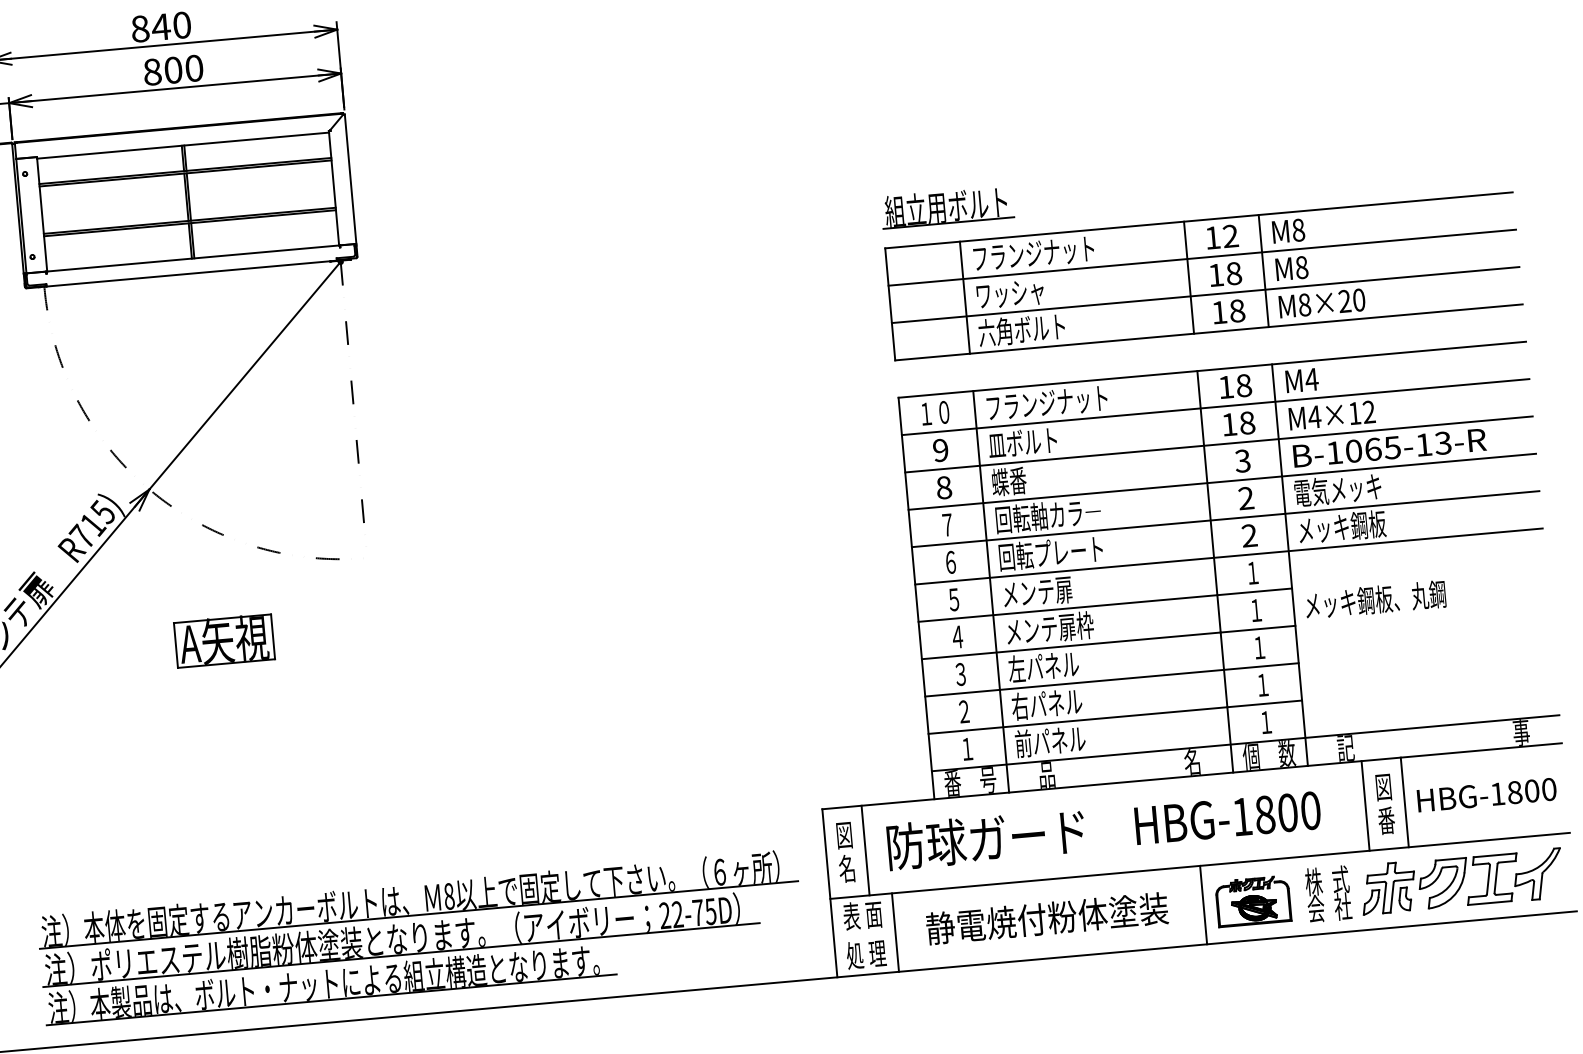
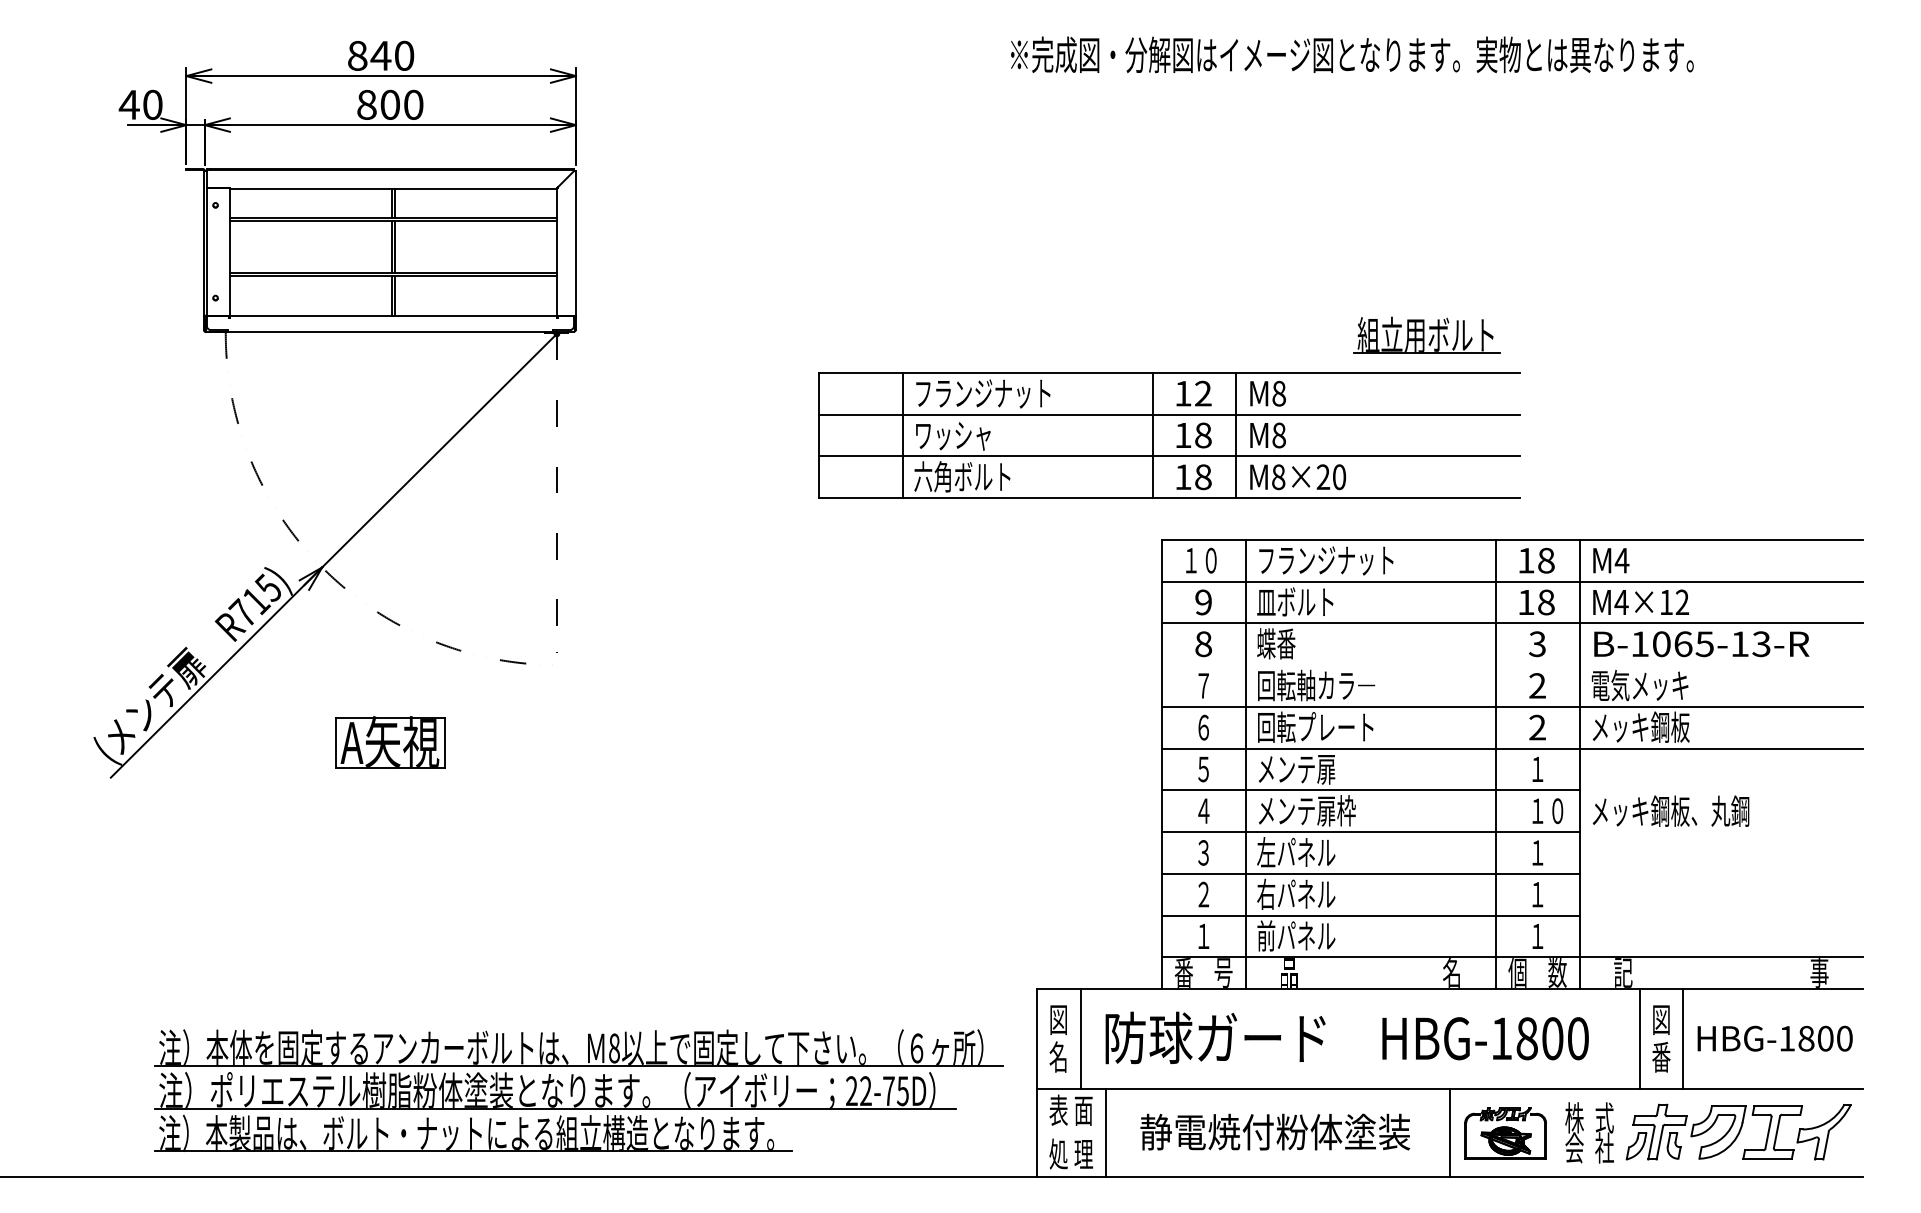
part: (946, 206) -> (1426, 334), moved
part: (1203, 276) -> (1169, 435), moved
line: (1222, 482) -> (1512, 665), removed
text: (1274, 609) -> (1557, 811), １ -> １０

